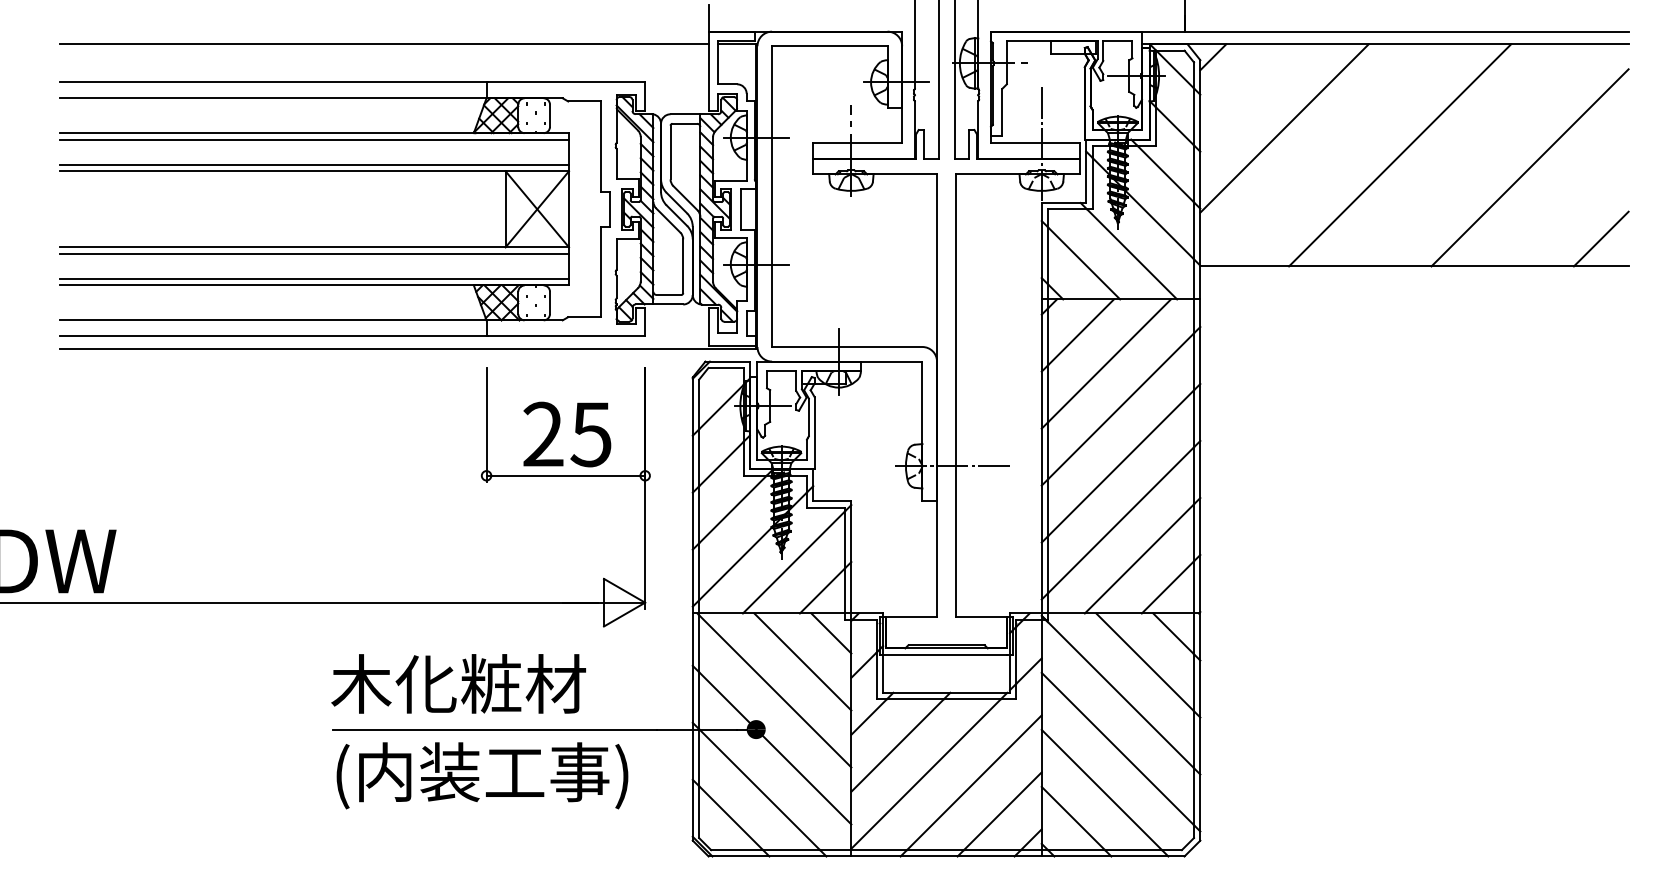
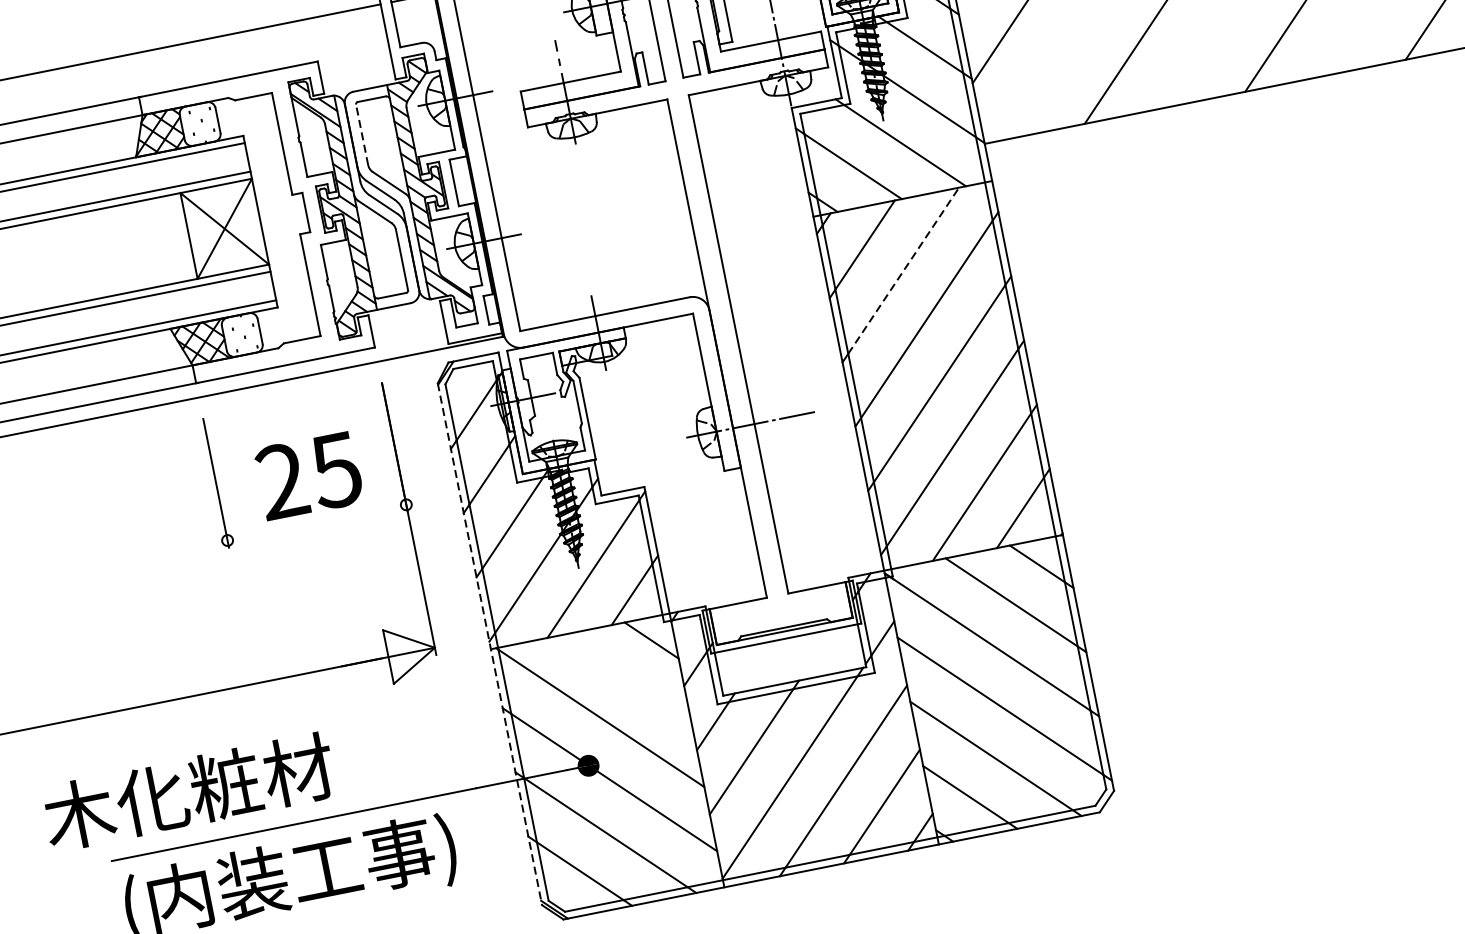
line: (670, 152) -> (362, 134), solid -> dashed
line: (1109, 360) -> (903, 270), solid -> dashed
line: (565, 475) -> (316, 522), removed
line: (692, 609) -> (489, 644), solid -> dashed
line: (802, 661) -> (625, 678), removed
text: (458, 683) -> (188, 791), moved

